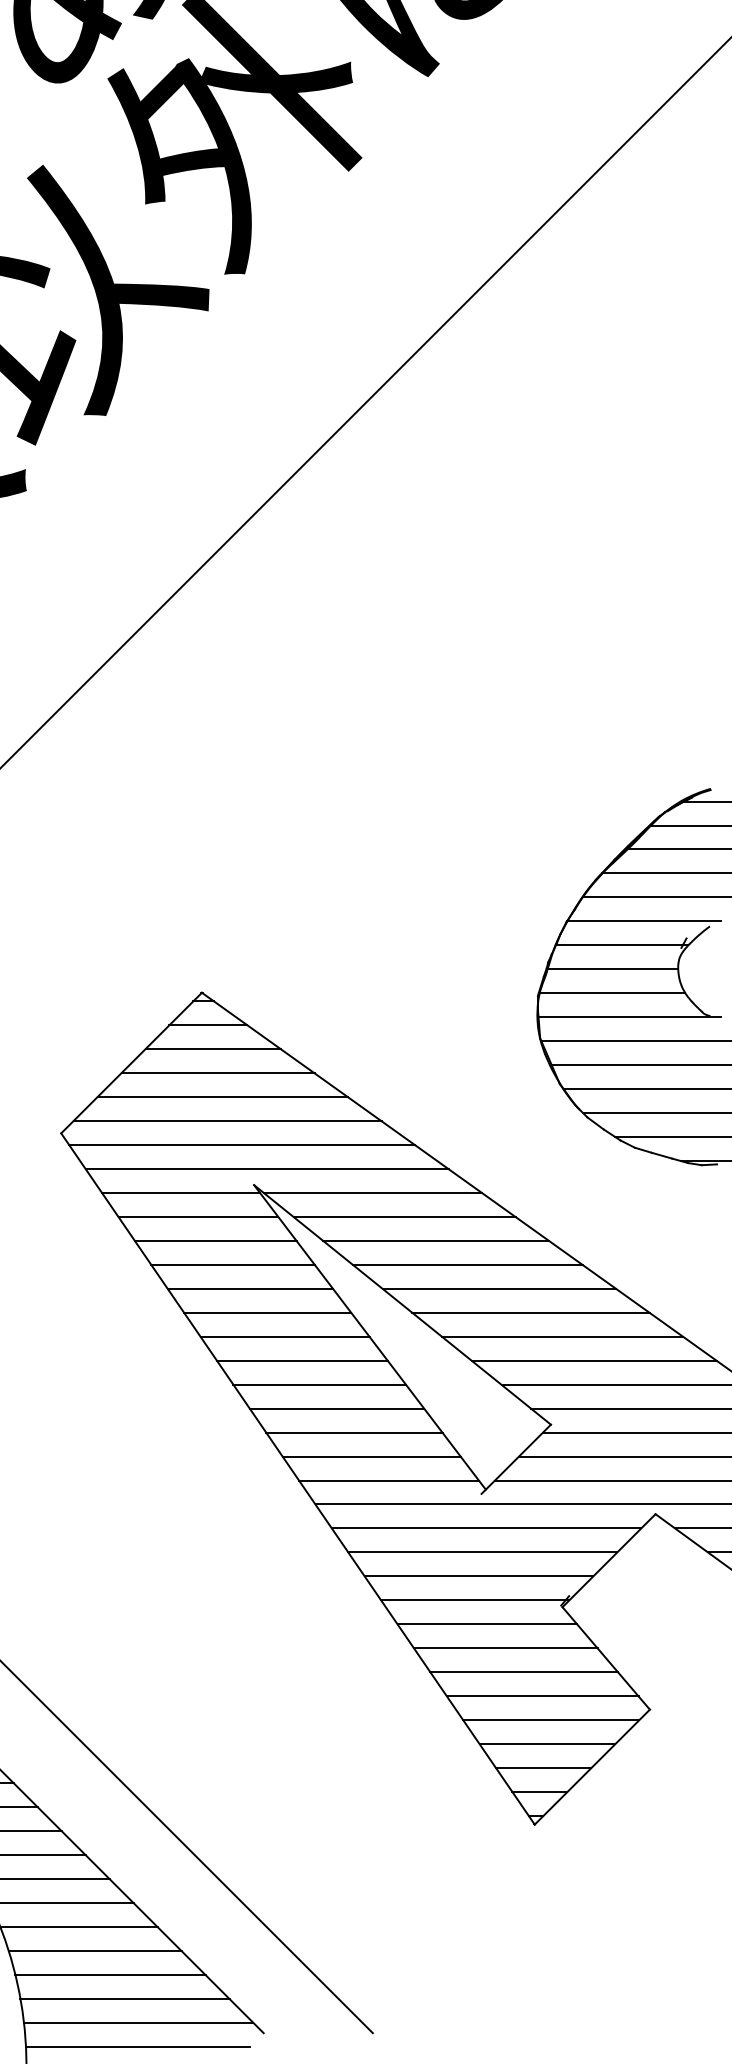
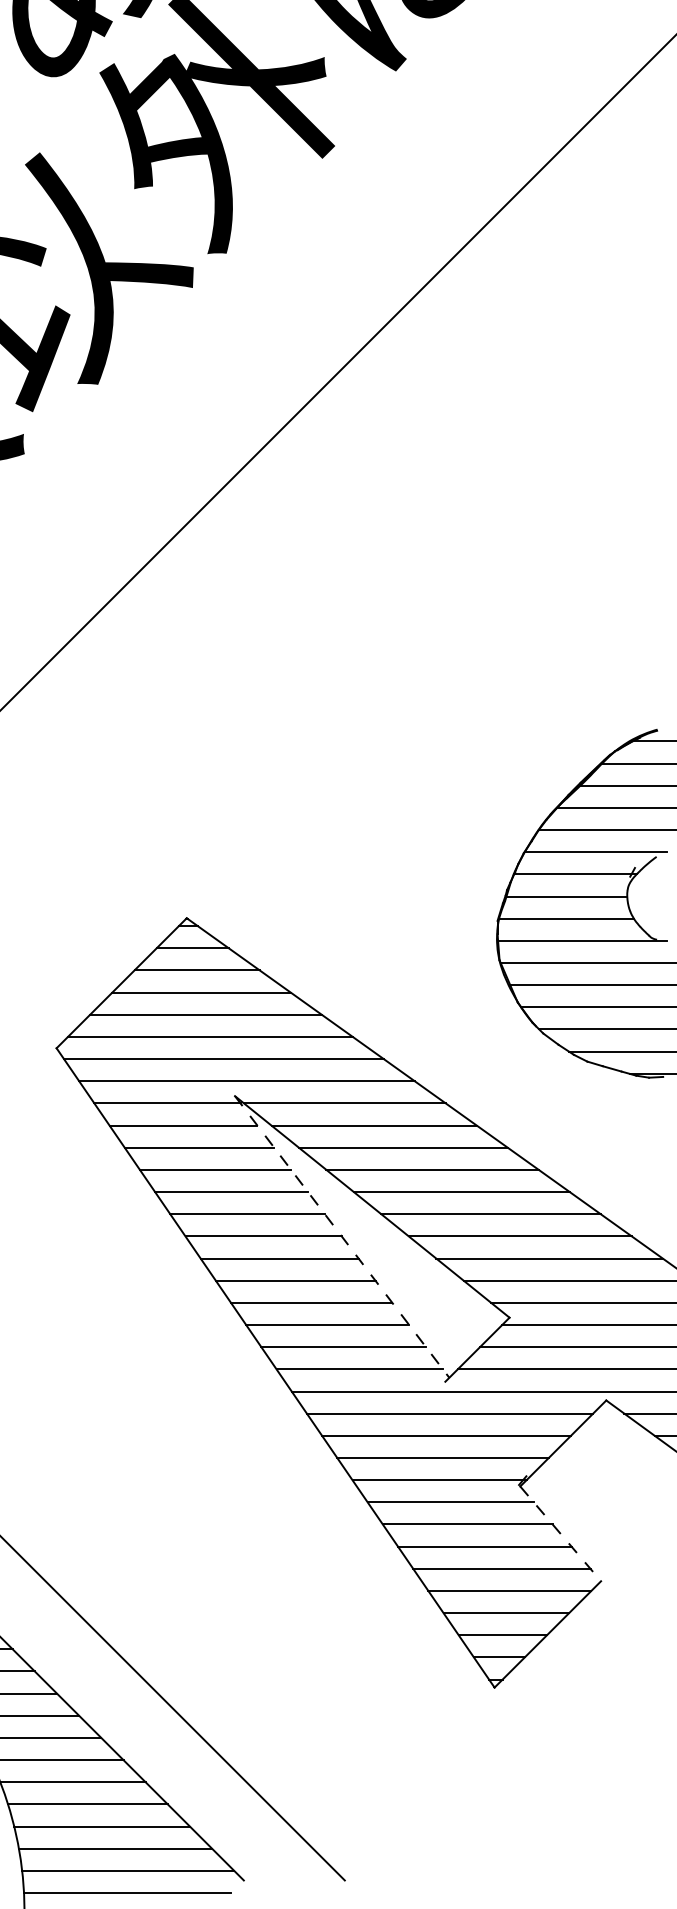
line: (370, 1336) -> (342, 1236), solid -> dashed
line: (607, 1659) -> (561, 1534), solid -> dashed

